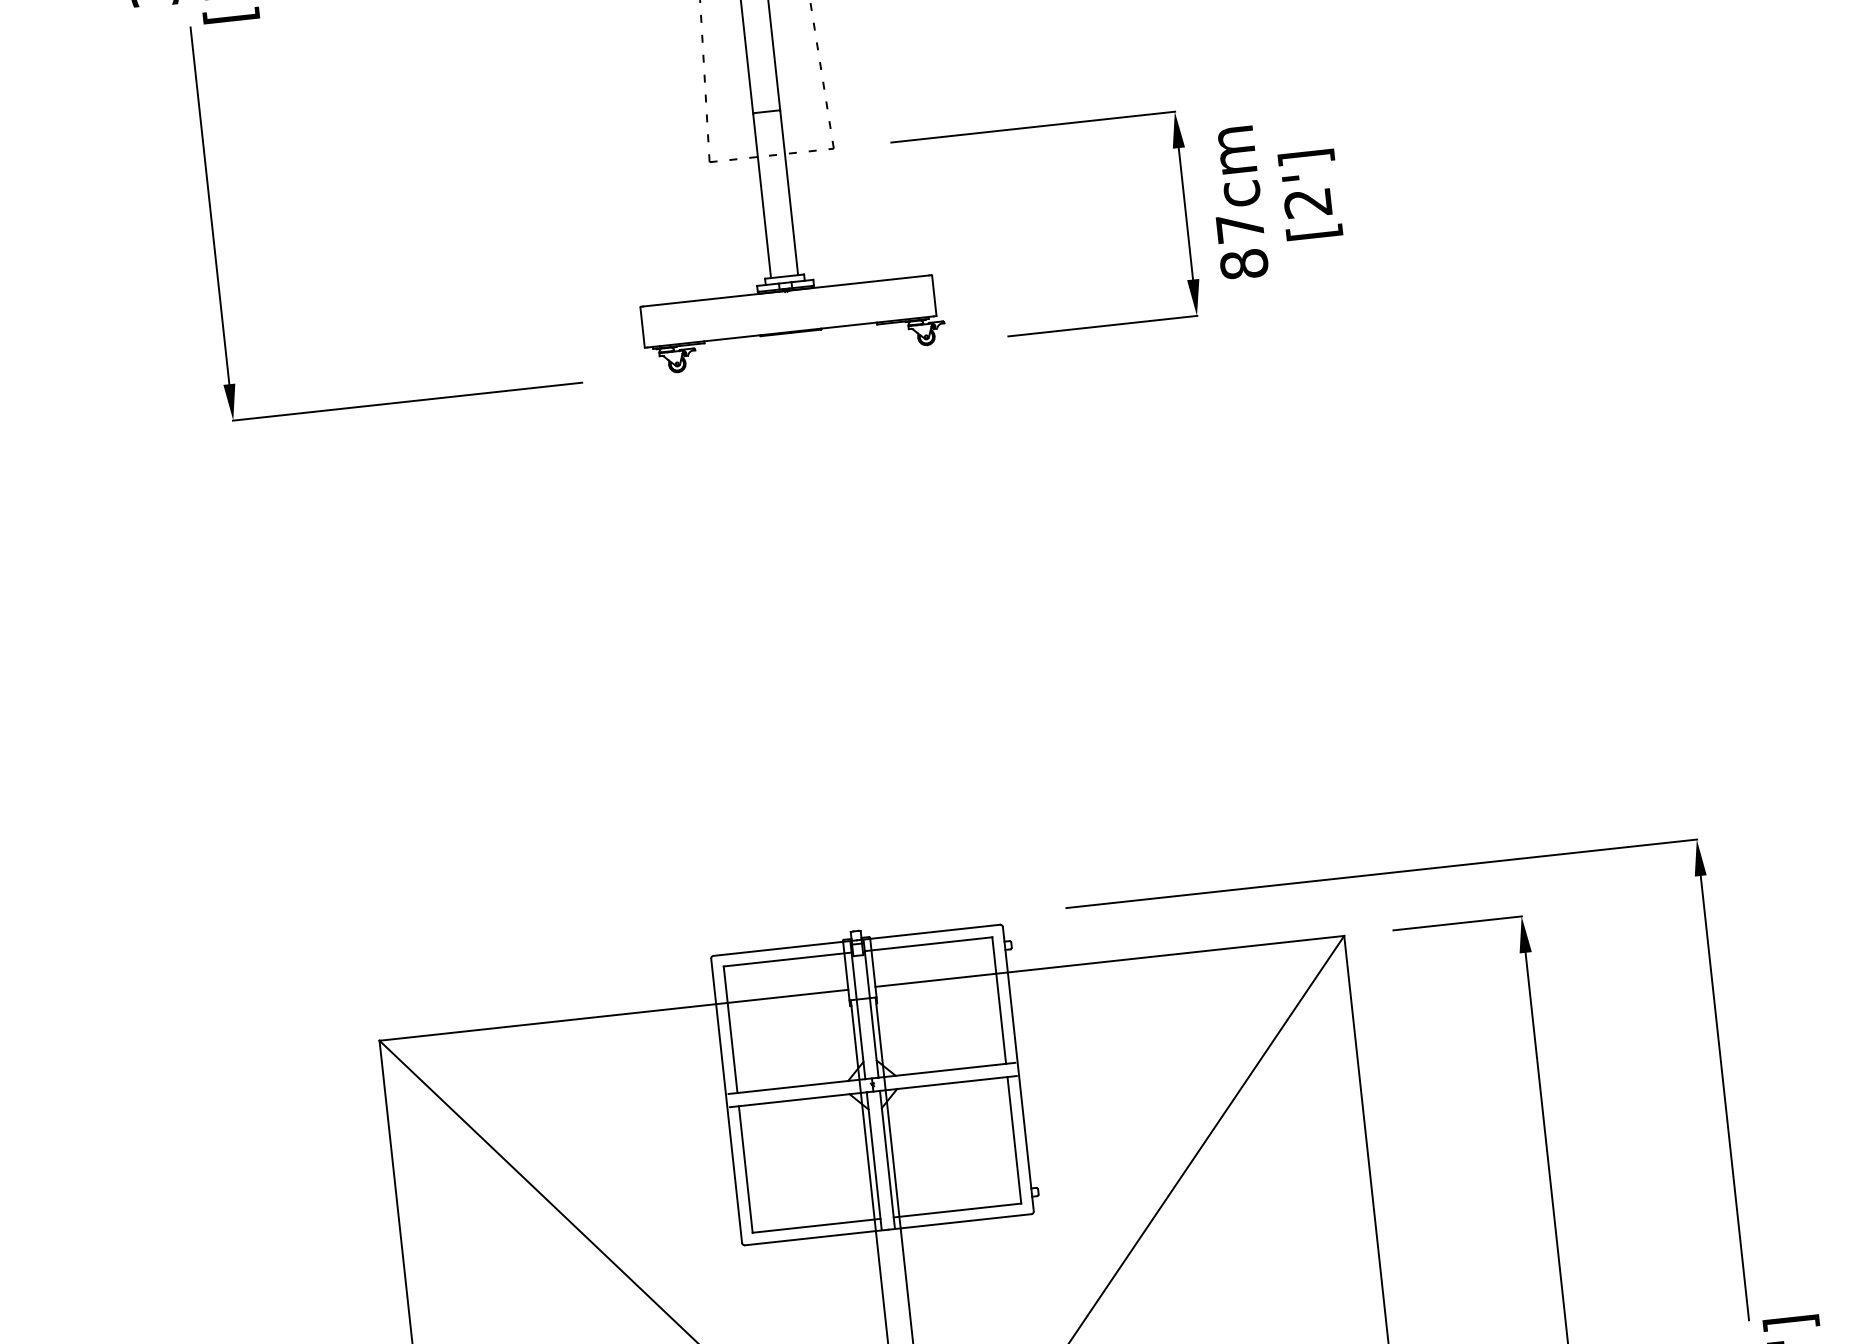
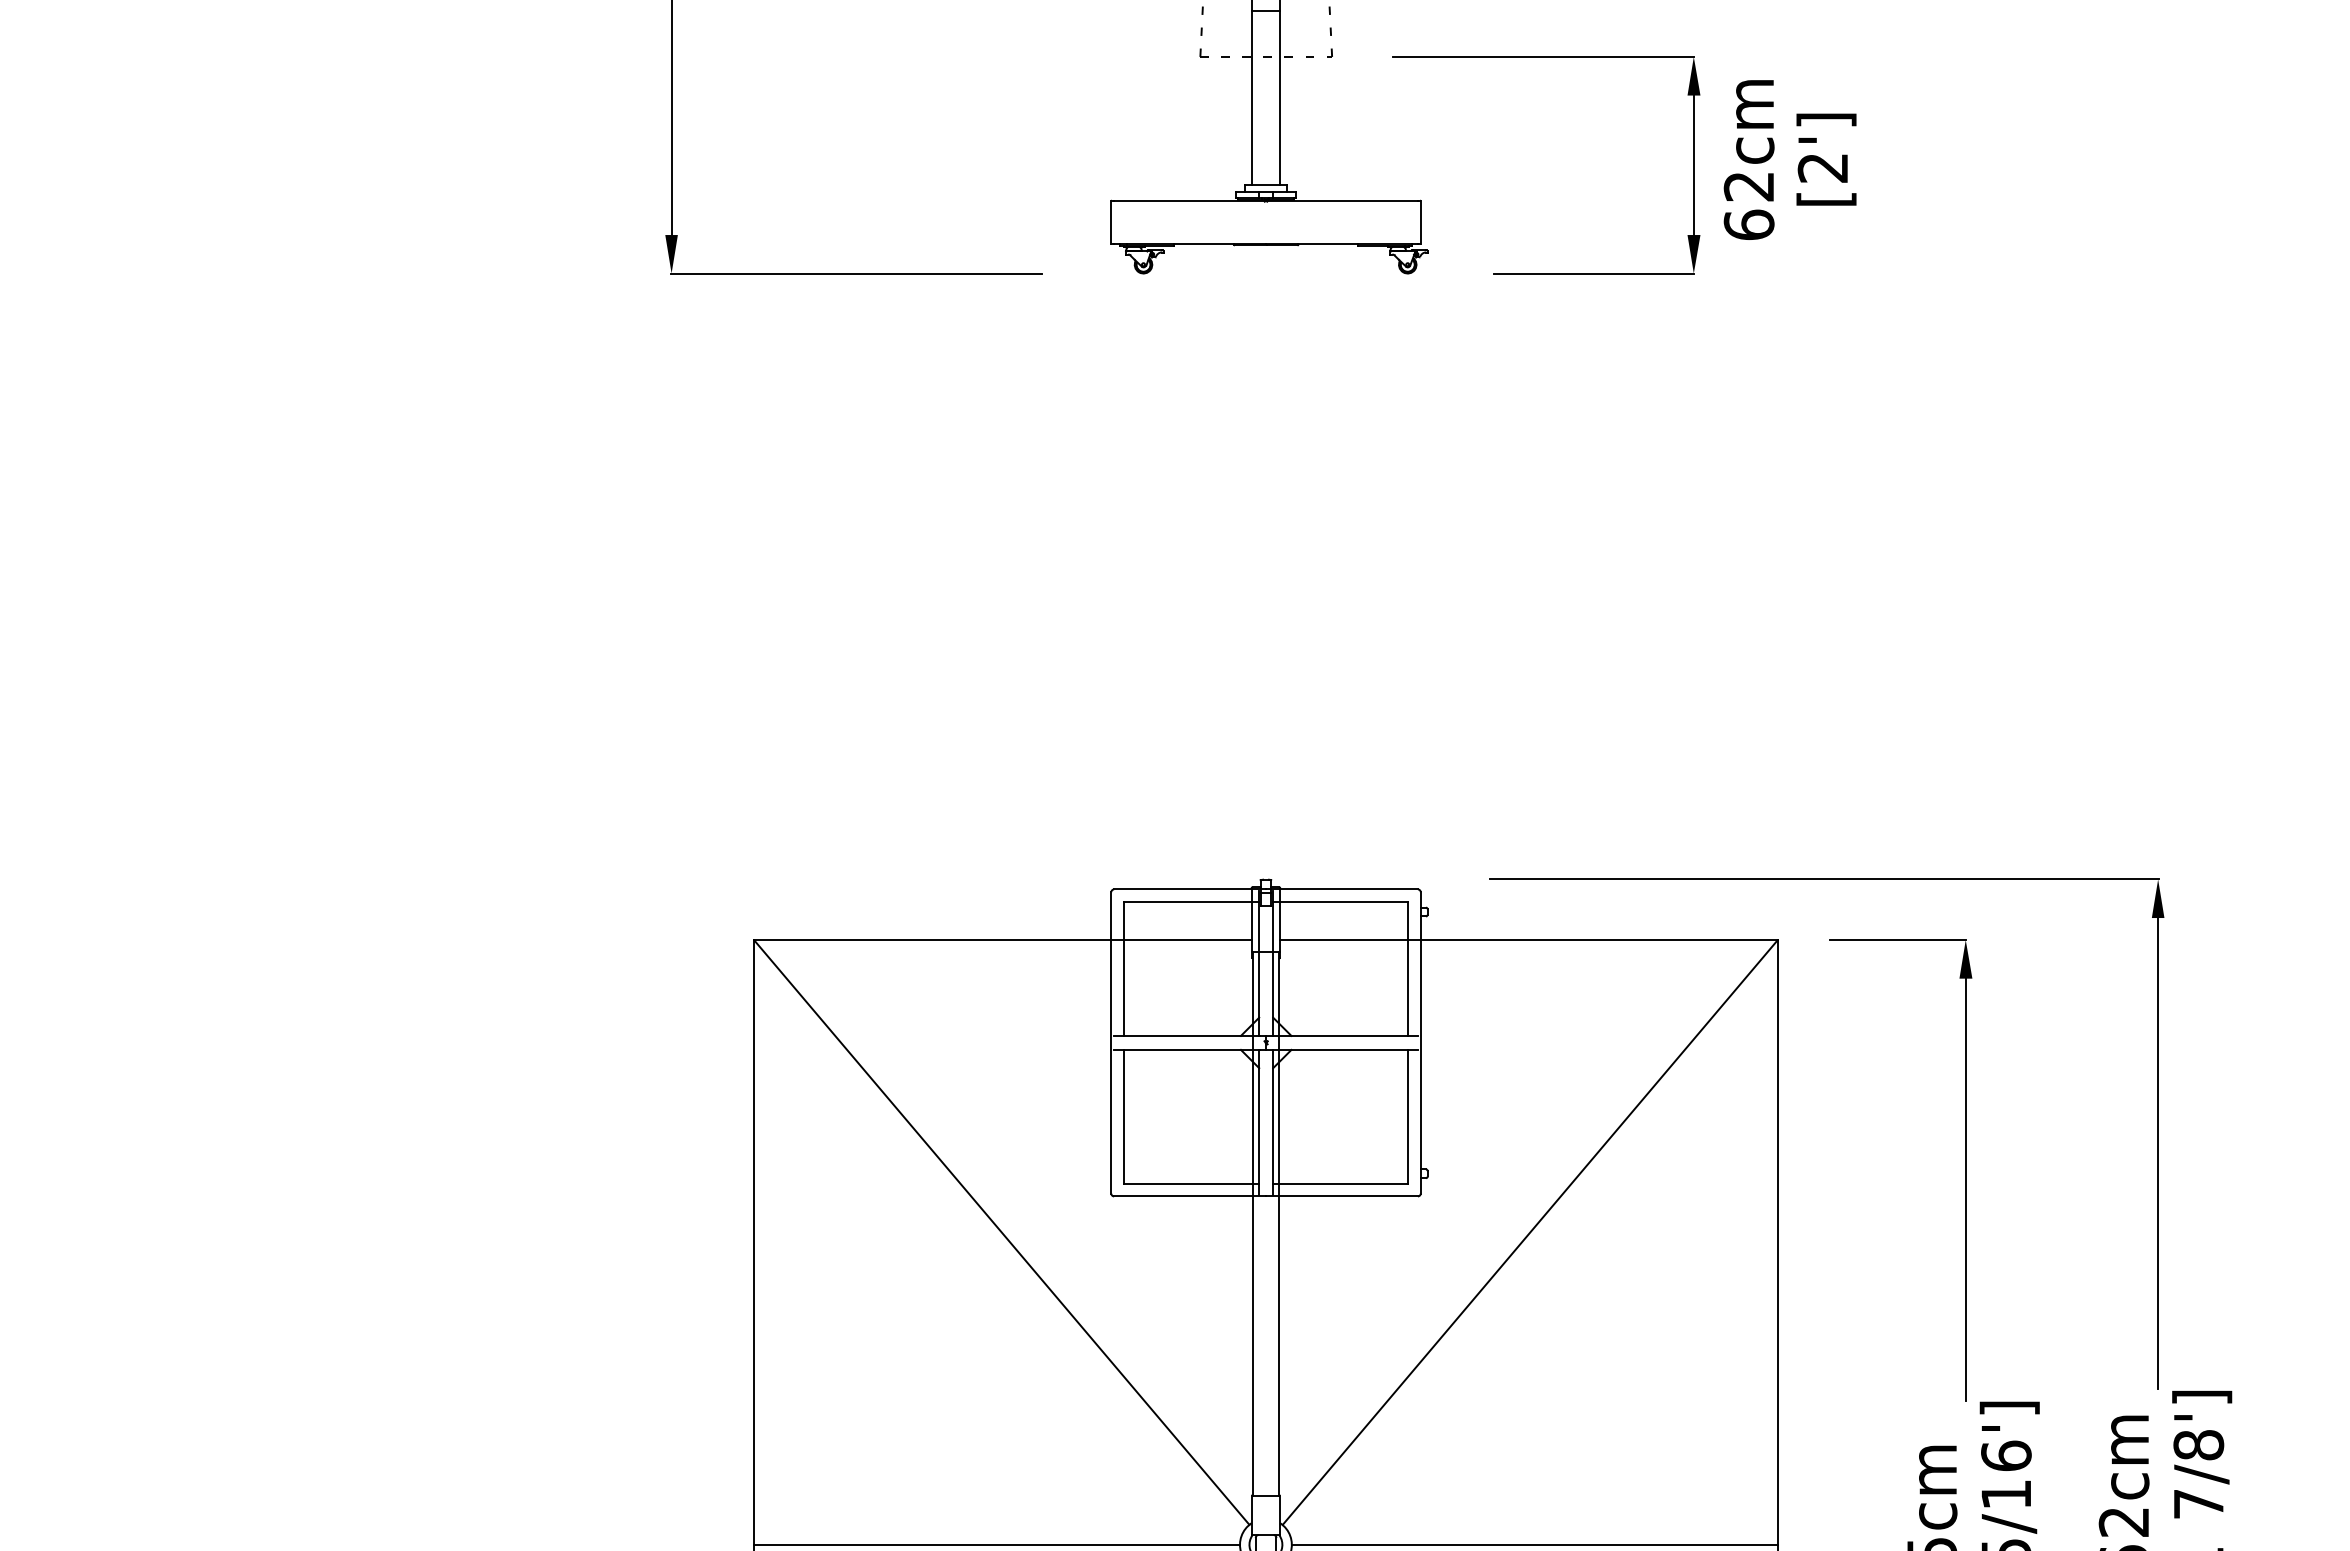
text: (1241, 247) -> (1748, 206), 87cm -> 62cm

